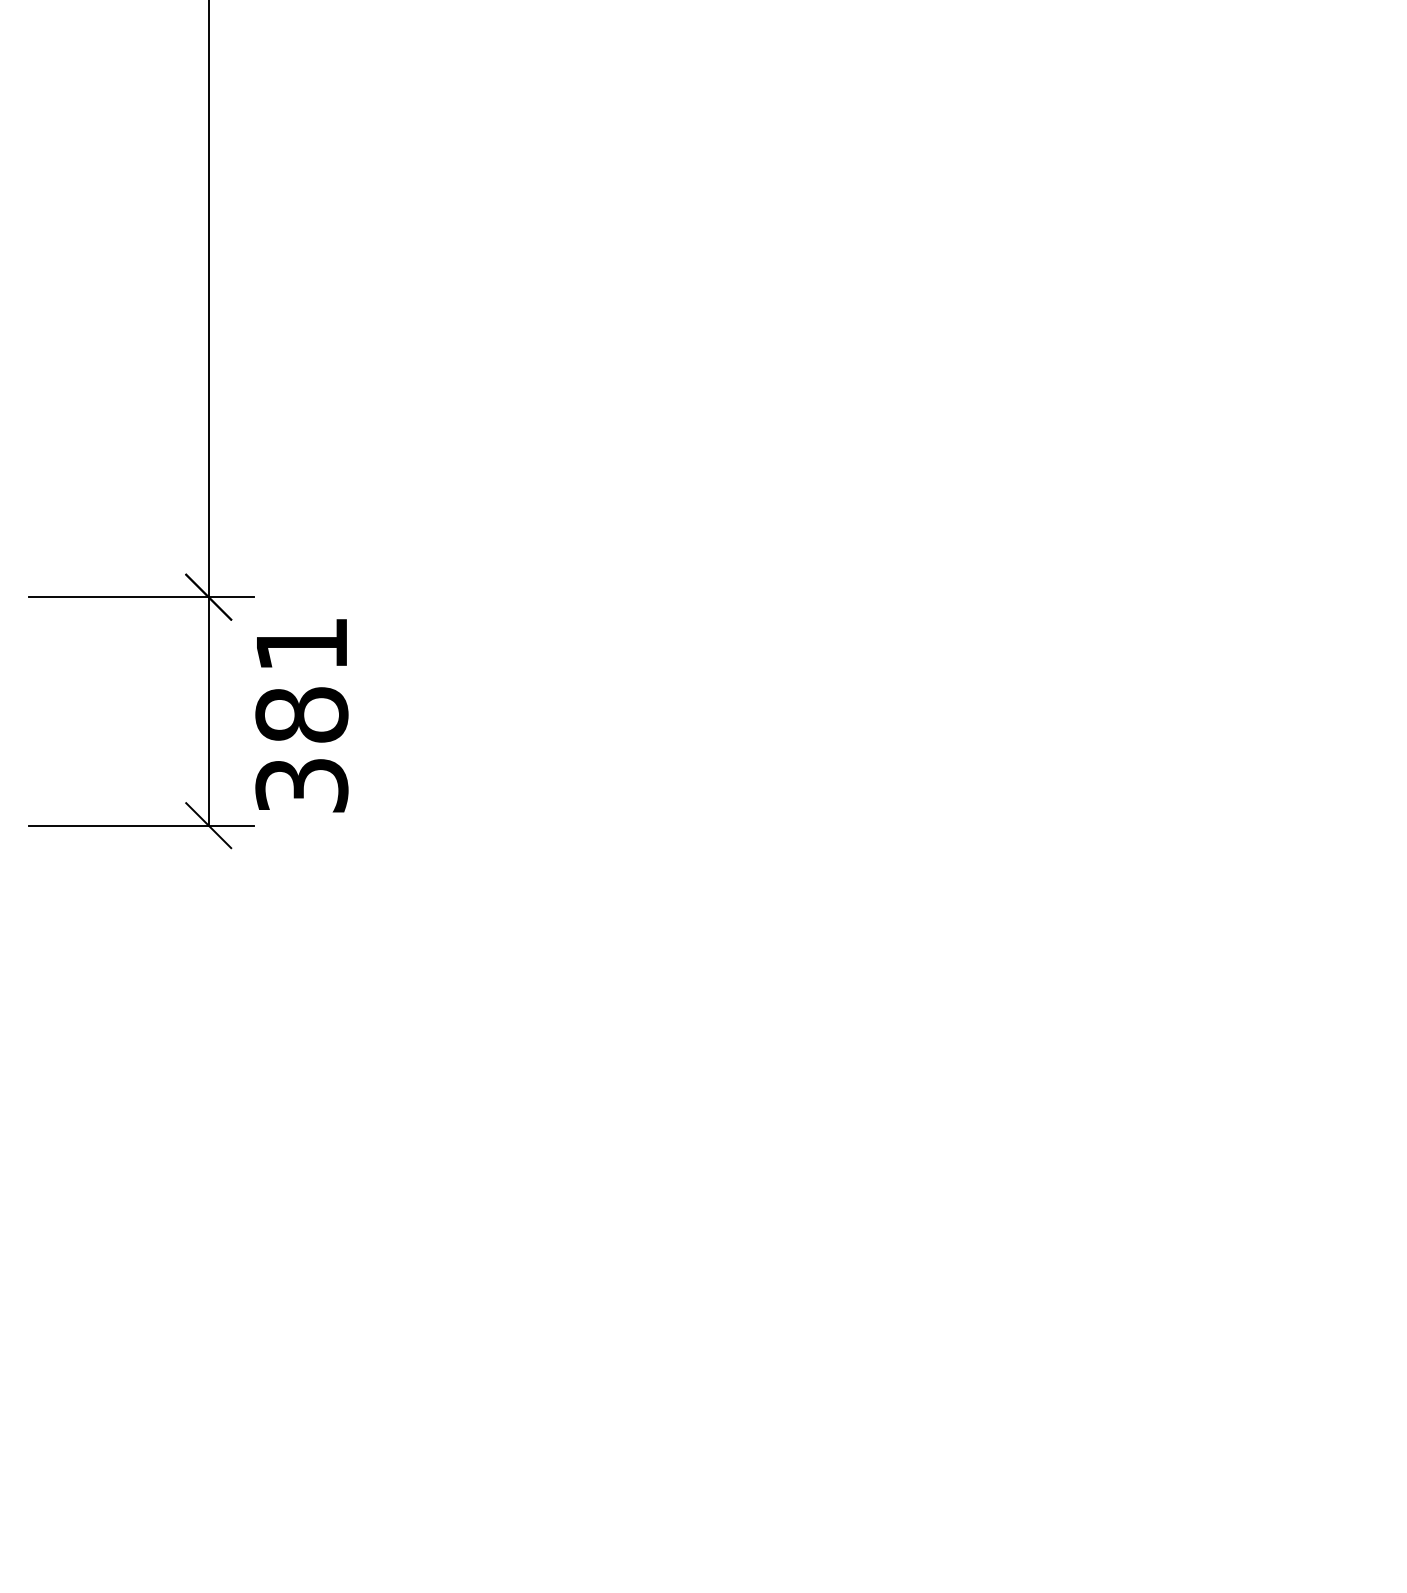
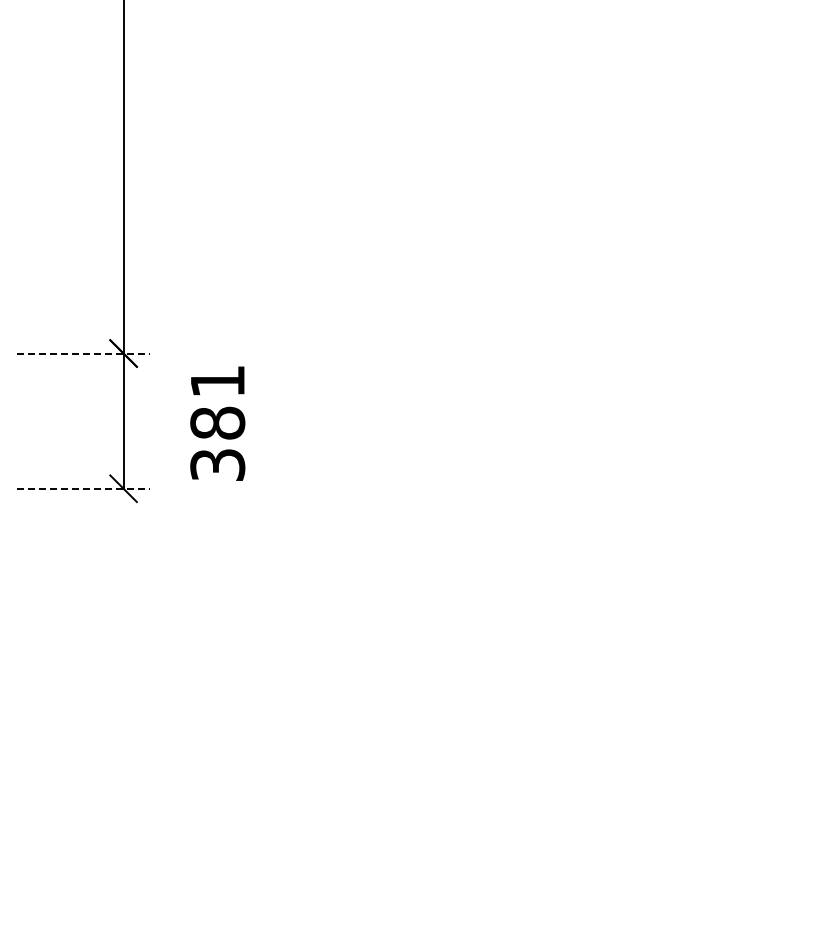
line: (140, 597) -> (83, 353), solid -> dashed
text: (301, 715) -> (217, 423), moved
line: (140, 825) -> (83, 488), solid -> dashed

